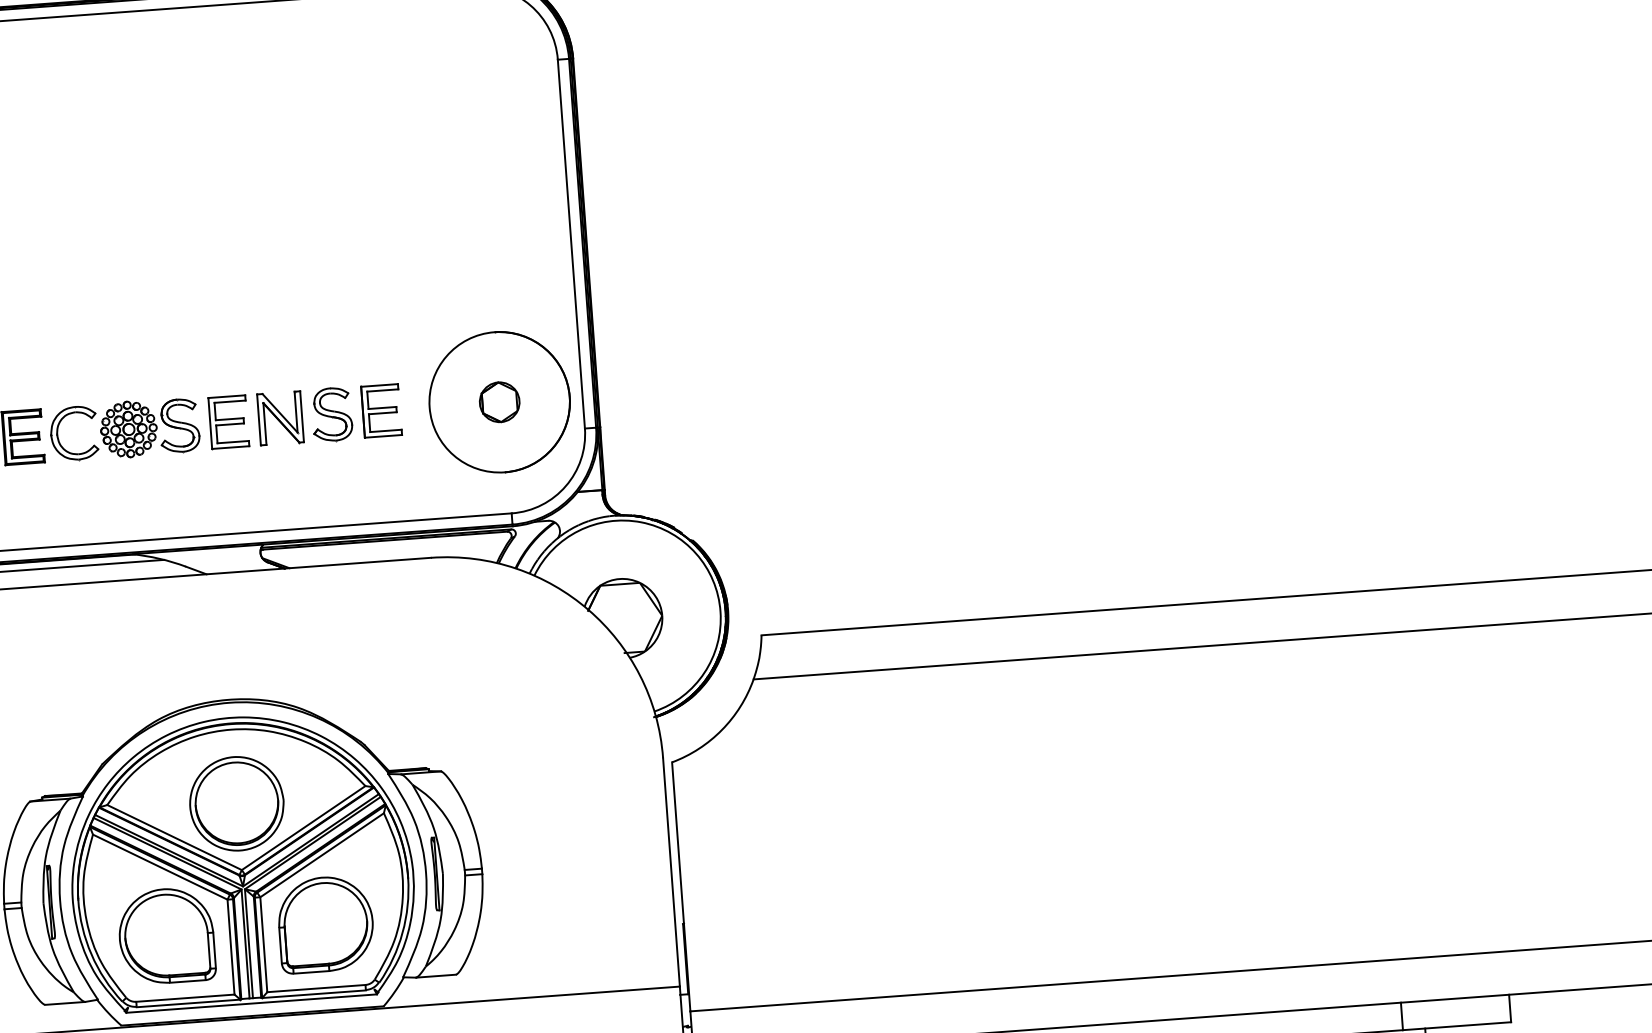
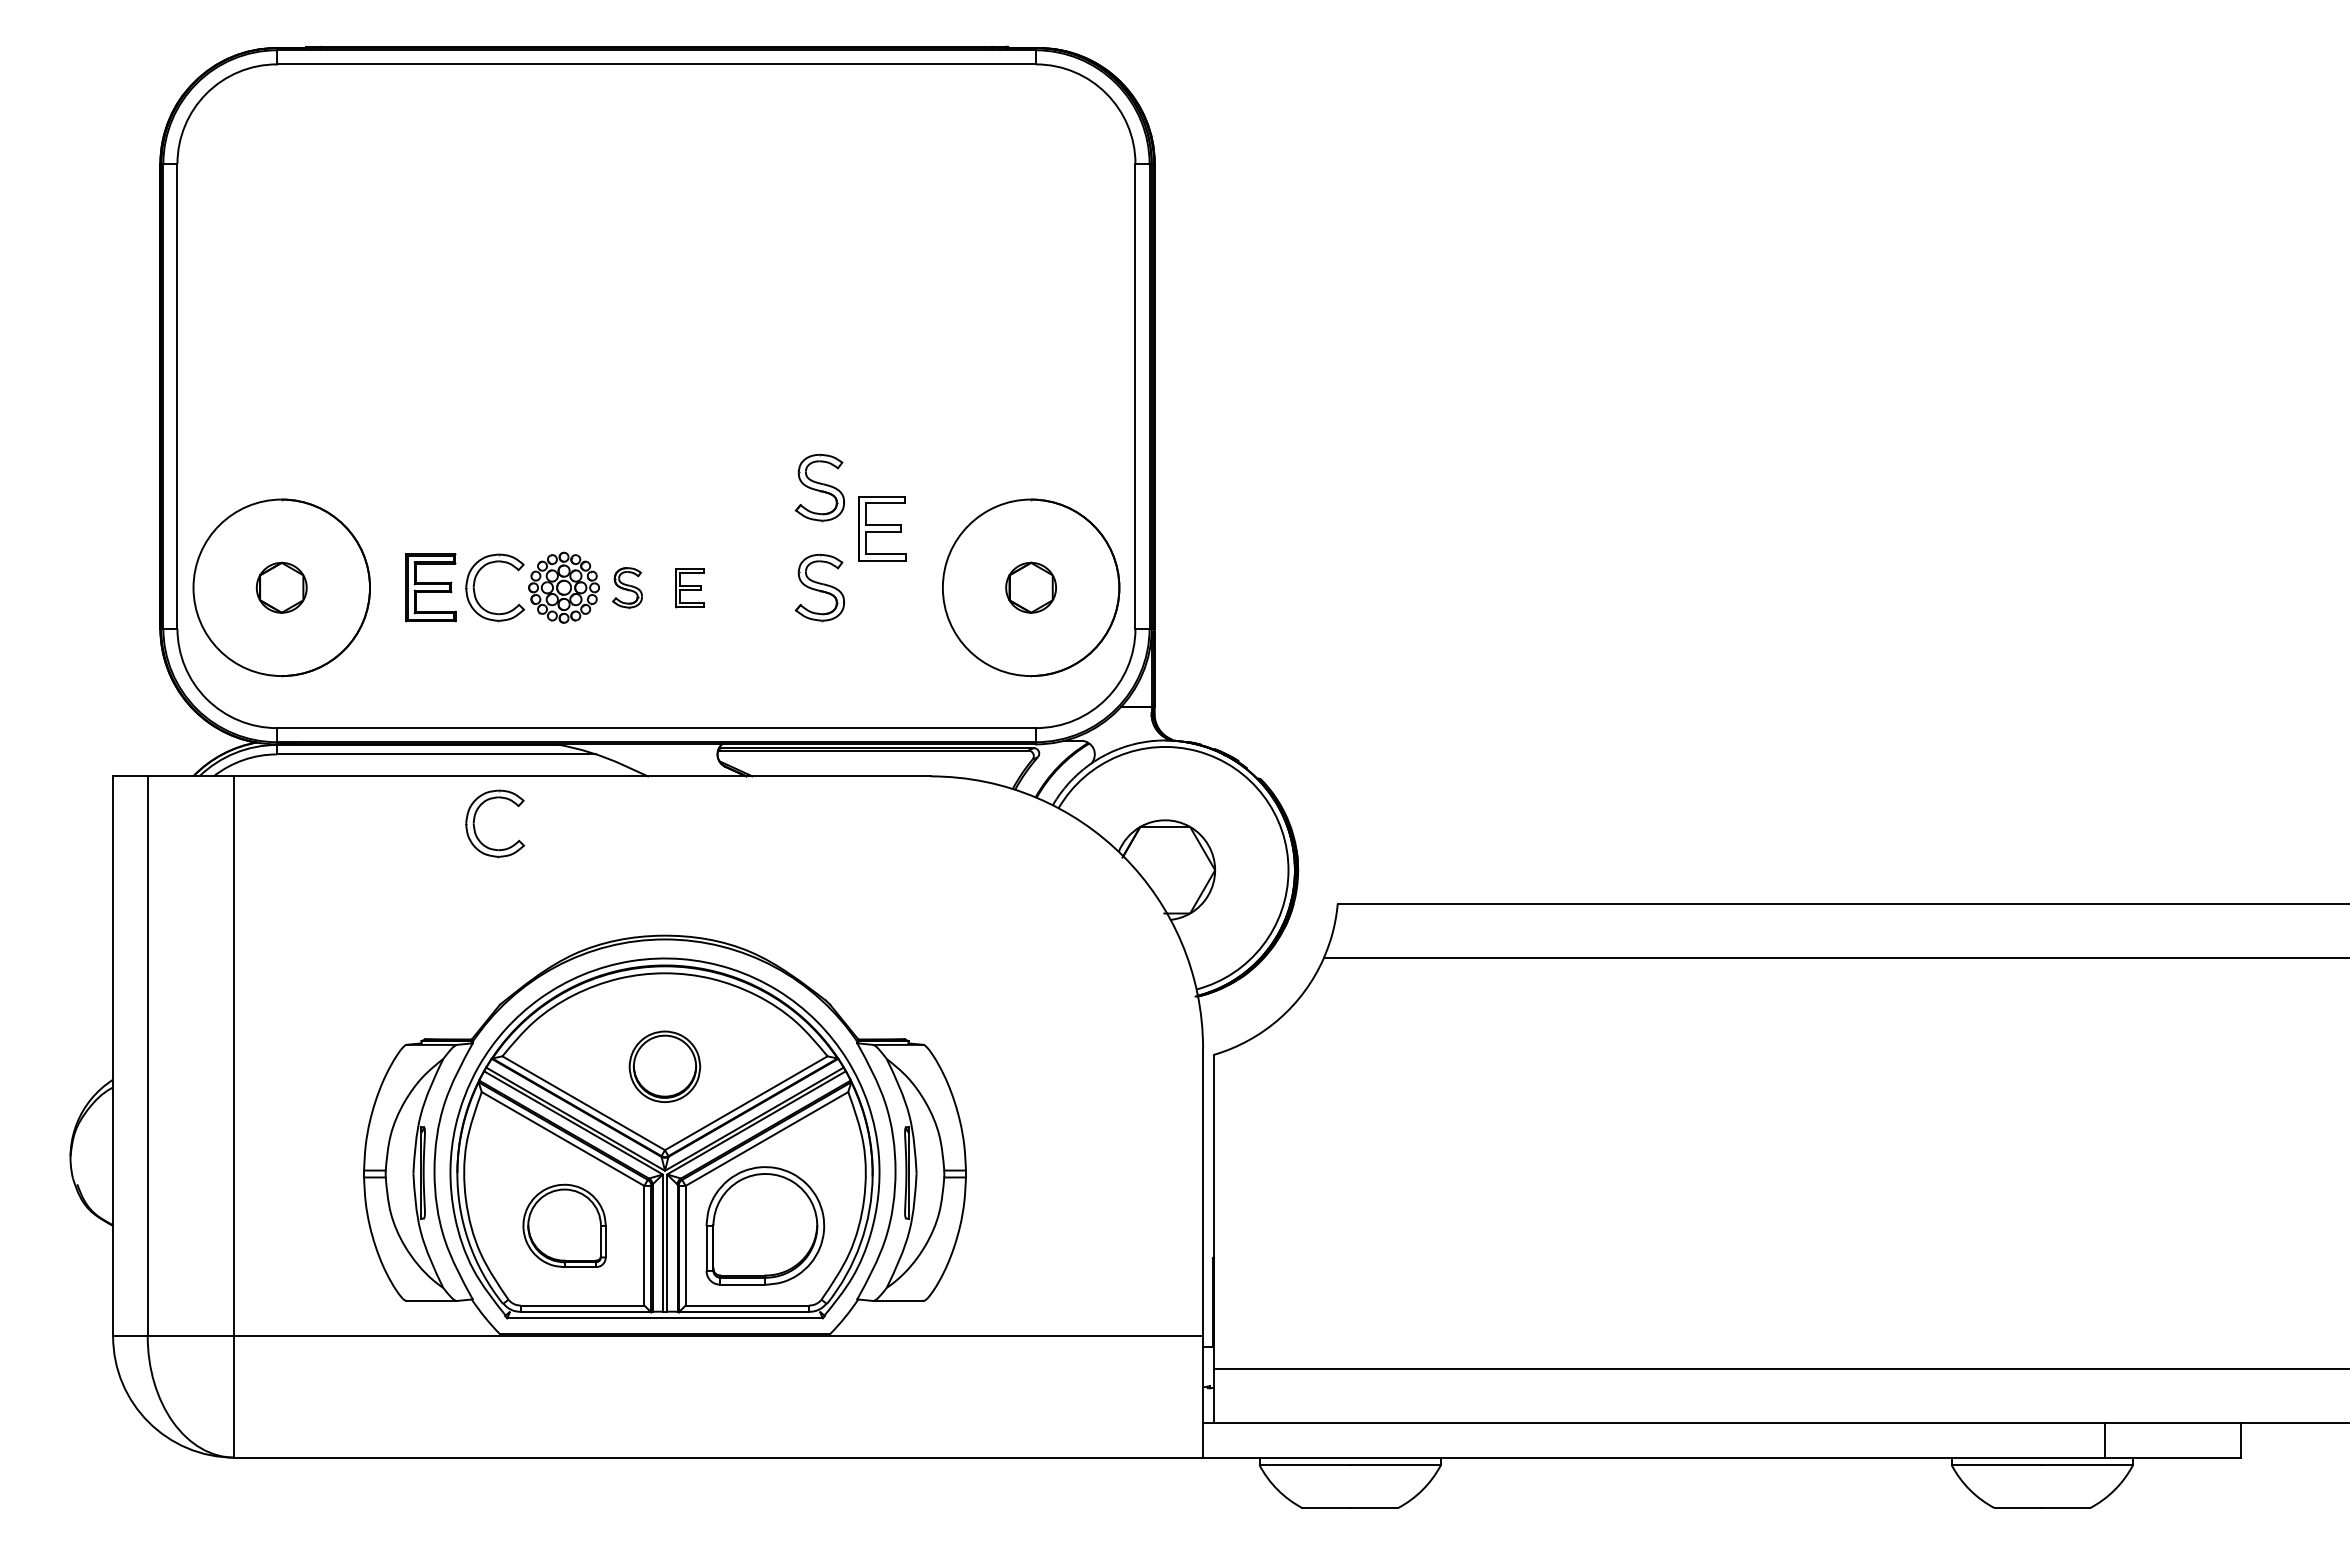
part: (325, 334) -> (819, 487), added
part: (381, 410) -> (882, 528), moved
part: (280, 418) -> (754, 587), removed
part: (228, 422) -> (689, 588), size x0.6
part: (179, 425) -> (627, 587), size x0.6
part: (72, 624) -> (475, 827), added
part: (236, 803) -> (664, 1066), size x0.6
part: (166, 935) -> (564, 1225), size x0.7

